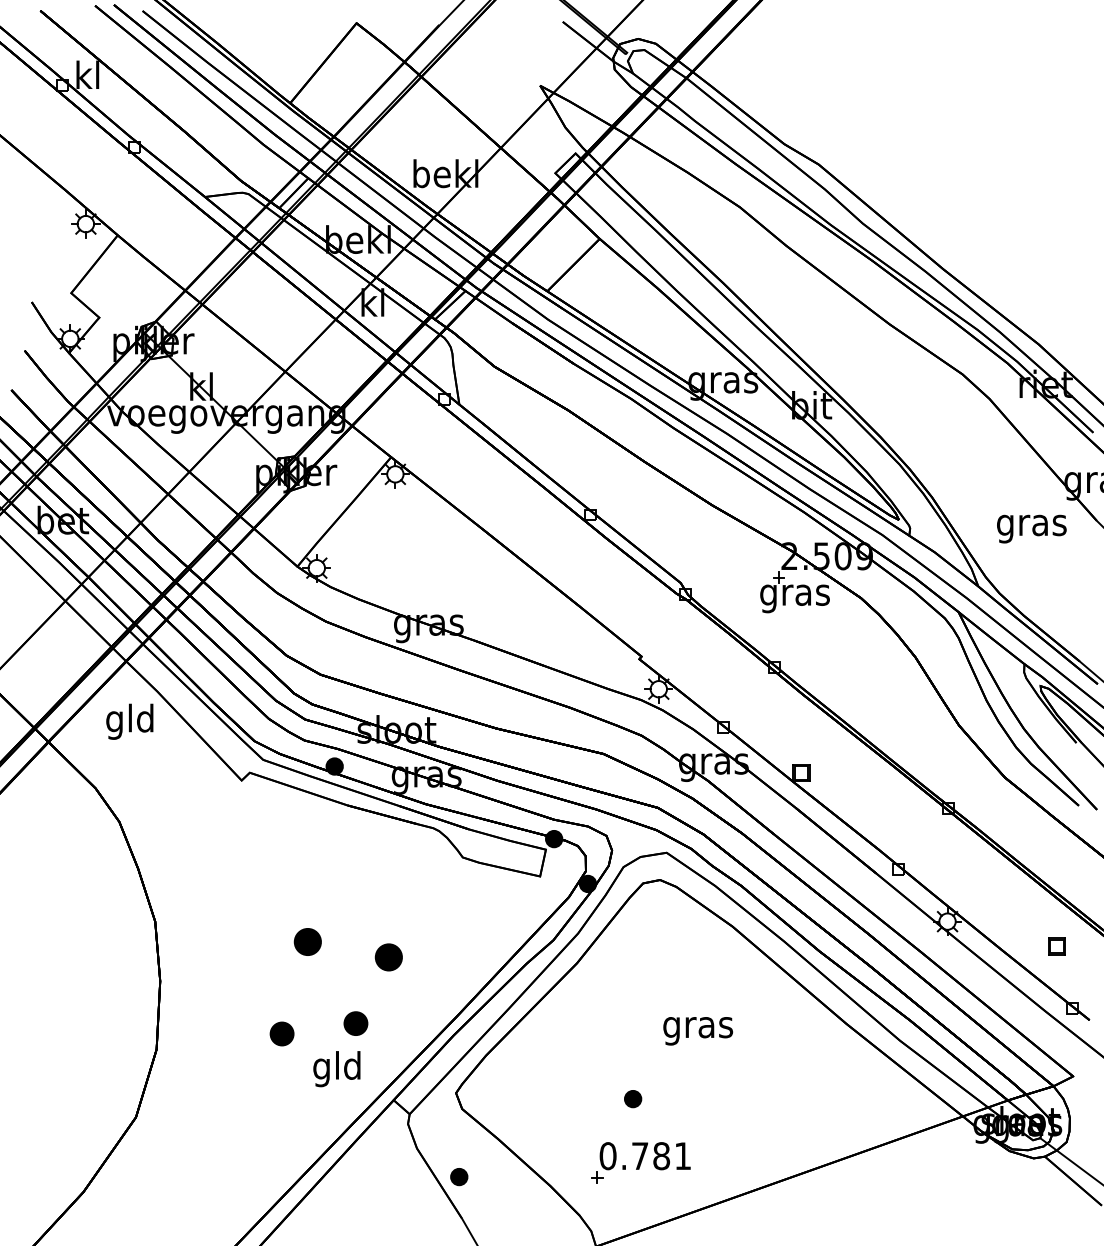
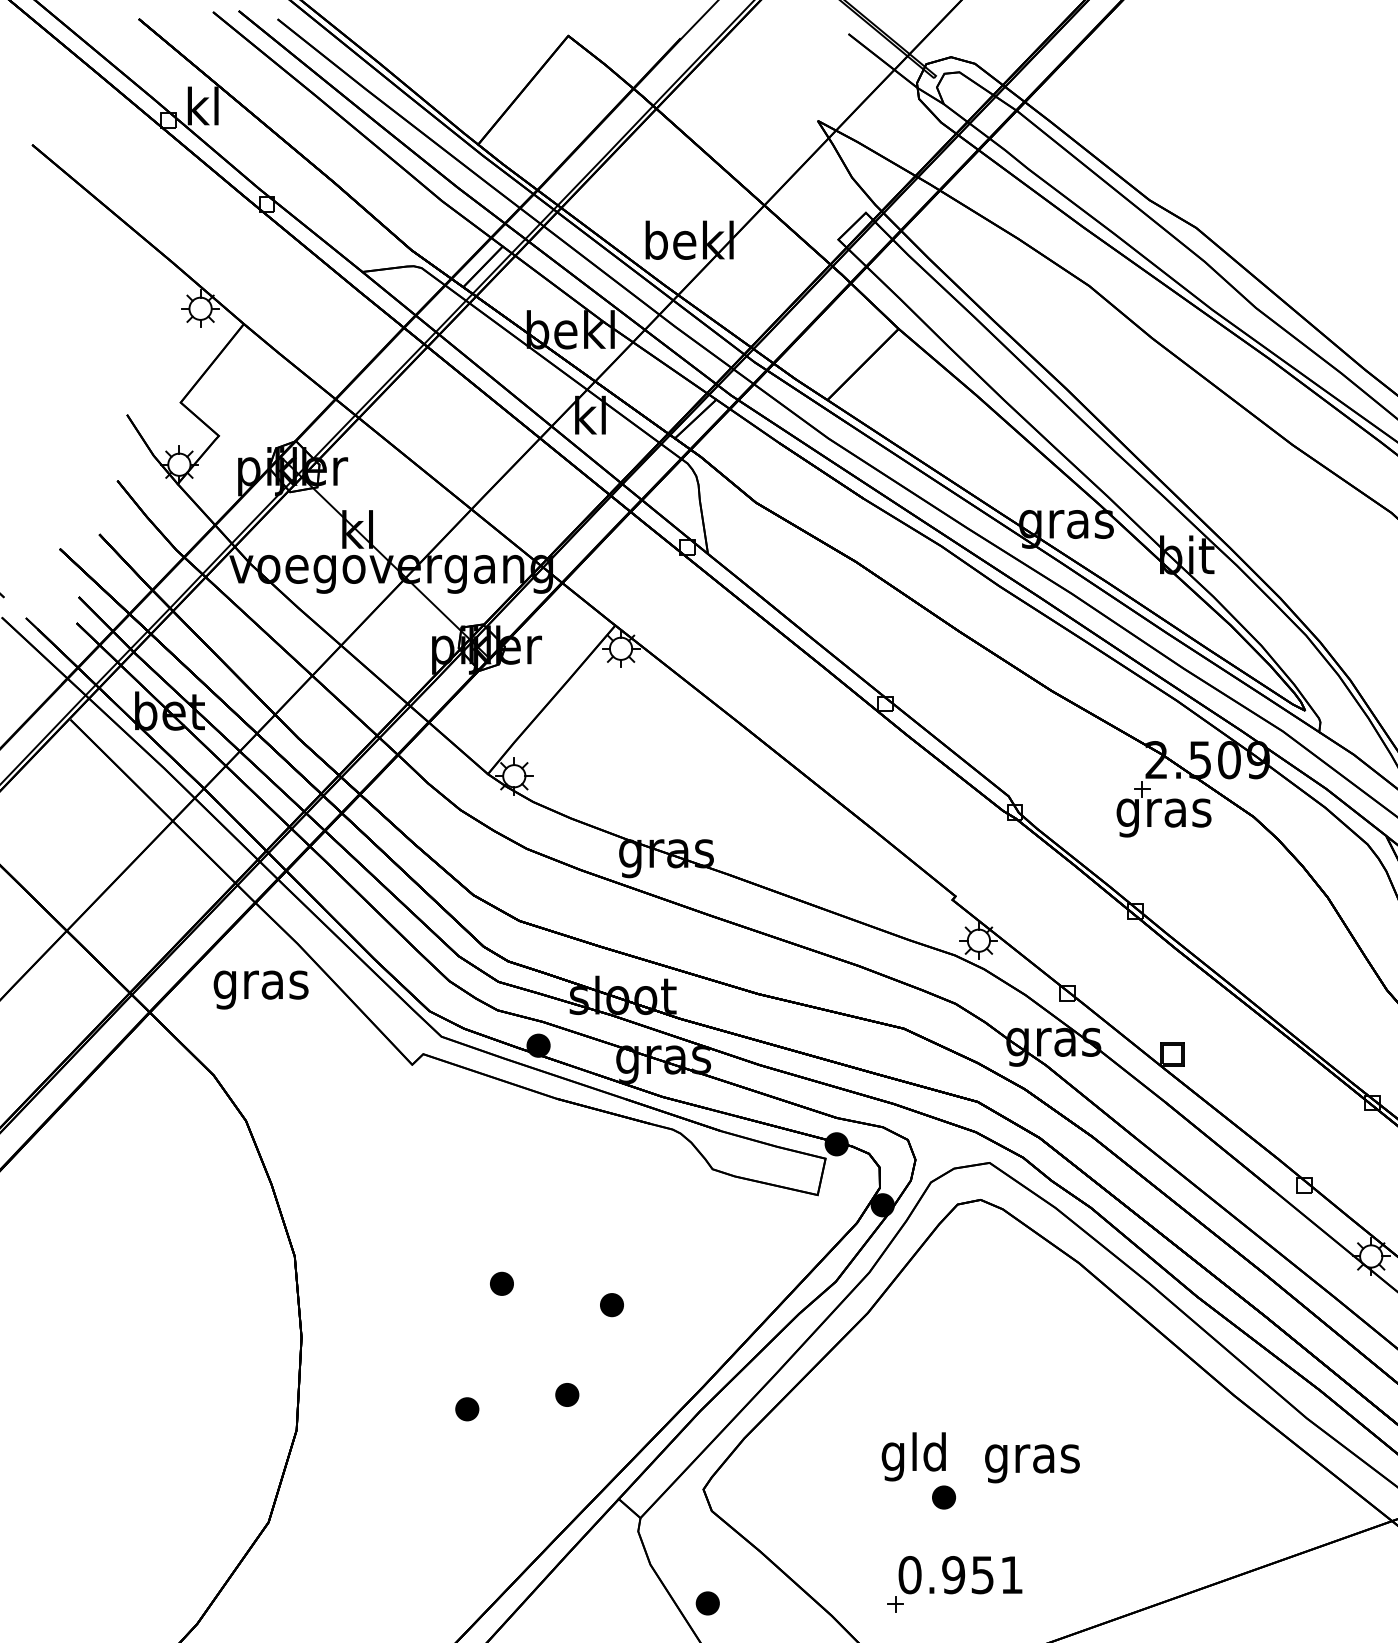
text: (130, 721) -> (261, 984), gld -> gras
part: (307, 941) -> (501, 1283), size x0.62
part: (388, 957) -> (611, 1305), size x0.62
part: (355, 1023) -> (566, 1394), size x0.71
text: (698, 1031) -> (1032, 1464), moved
part: (282, 1034) -> (467, 1409), size x0.71
text: (336, 1069) -> (913, 1457), moved
text: (650, 1156) -> (967, 1575), 0.781 -> 0.951

